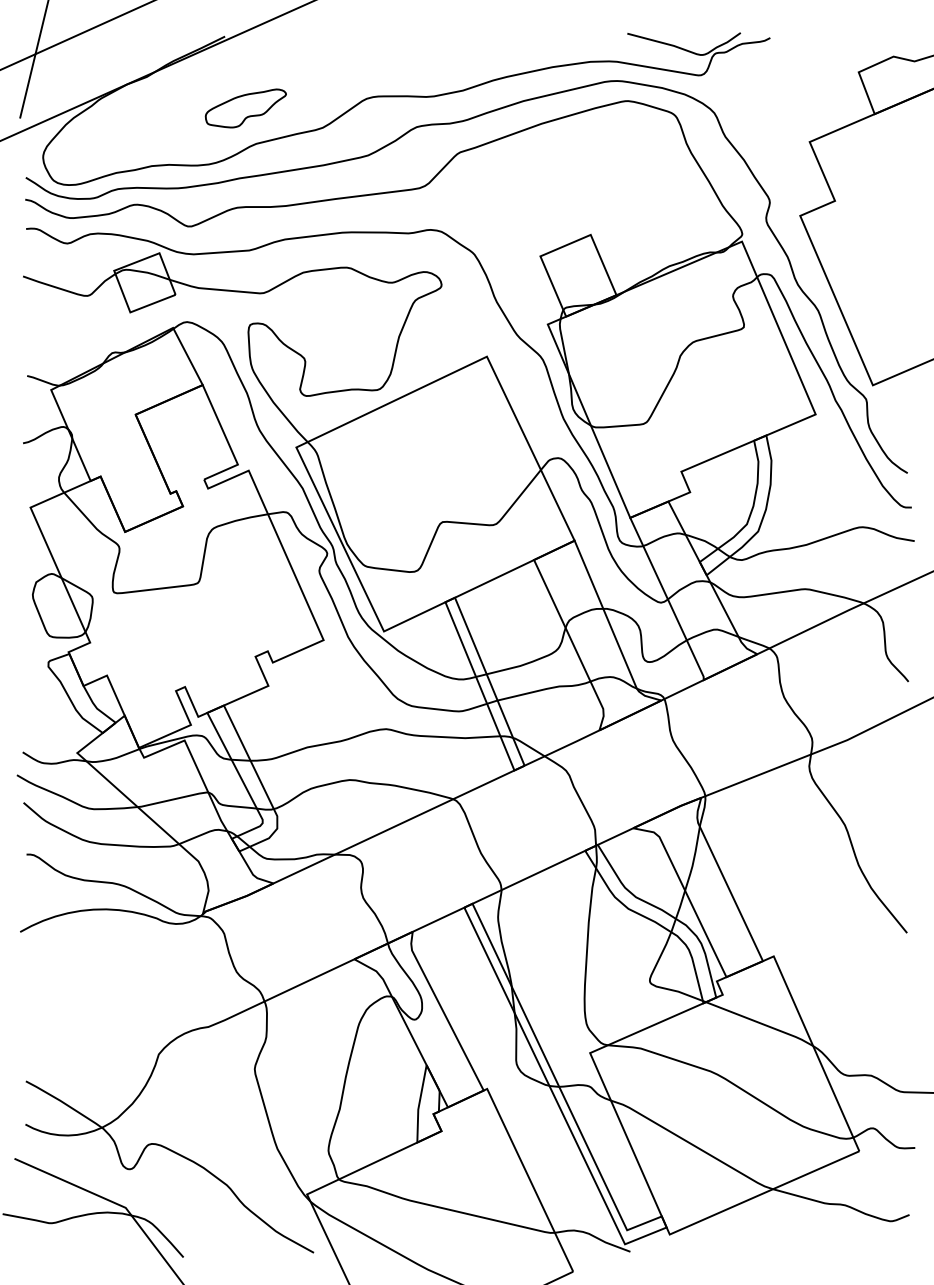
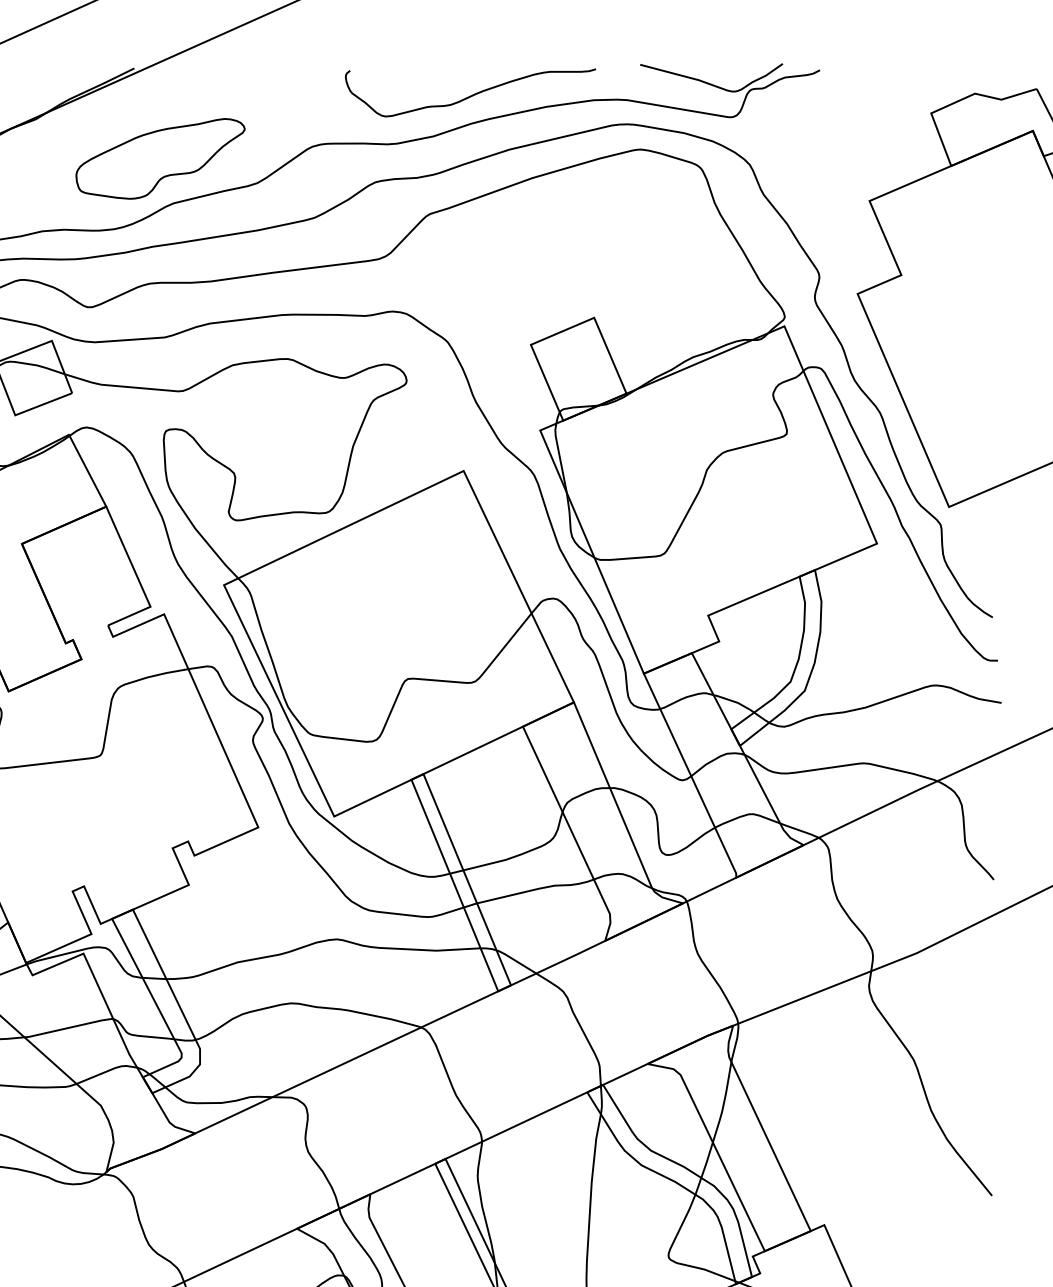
curve: (492, 57) -> (470, 94), added
part: (245, 108) -> (160, 158), size x1.67

